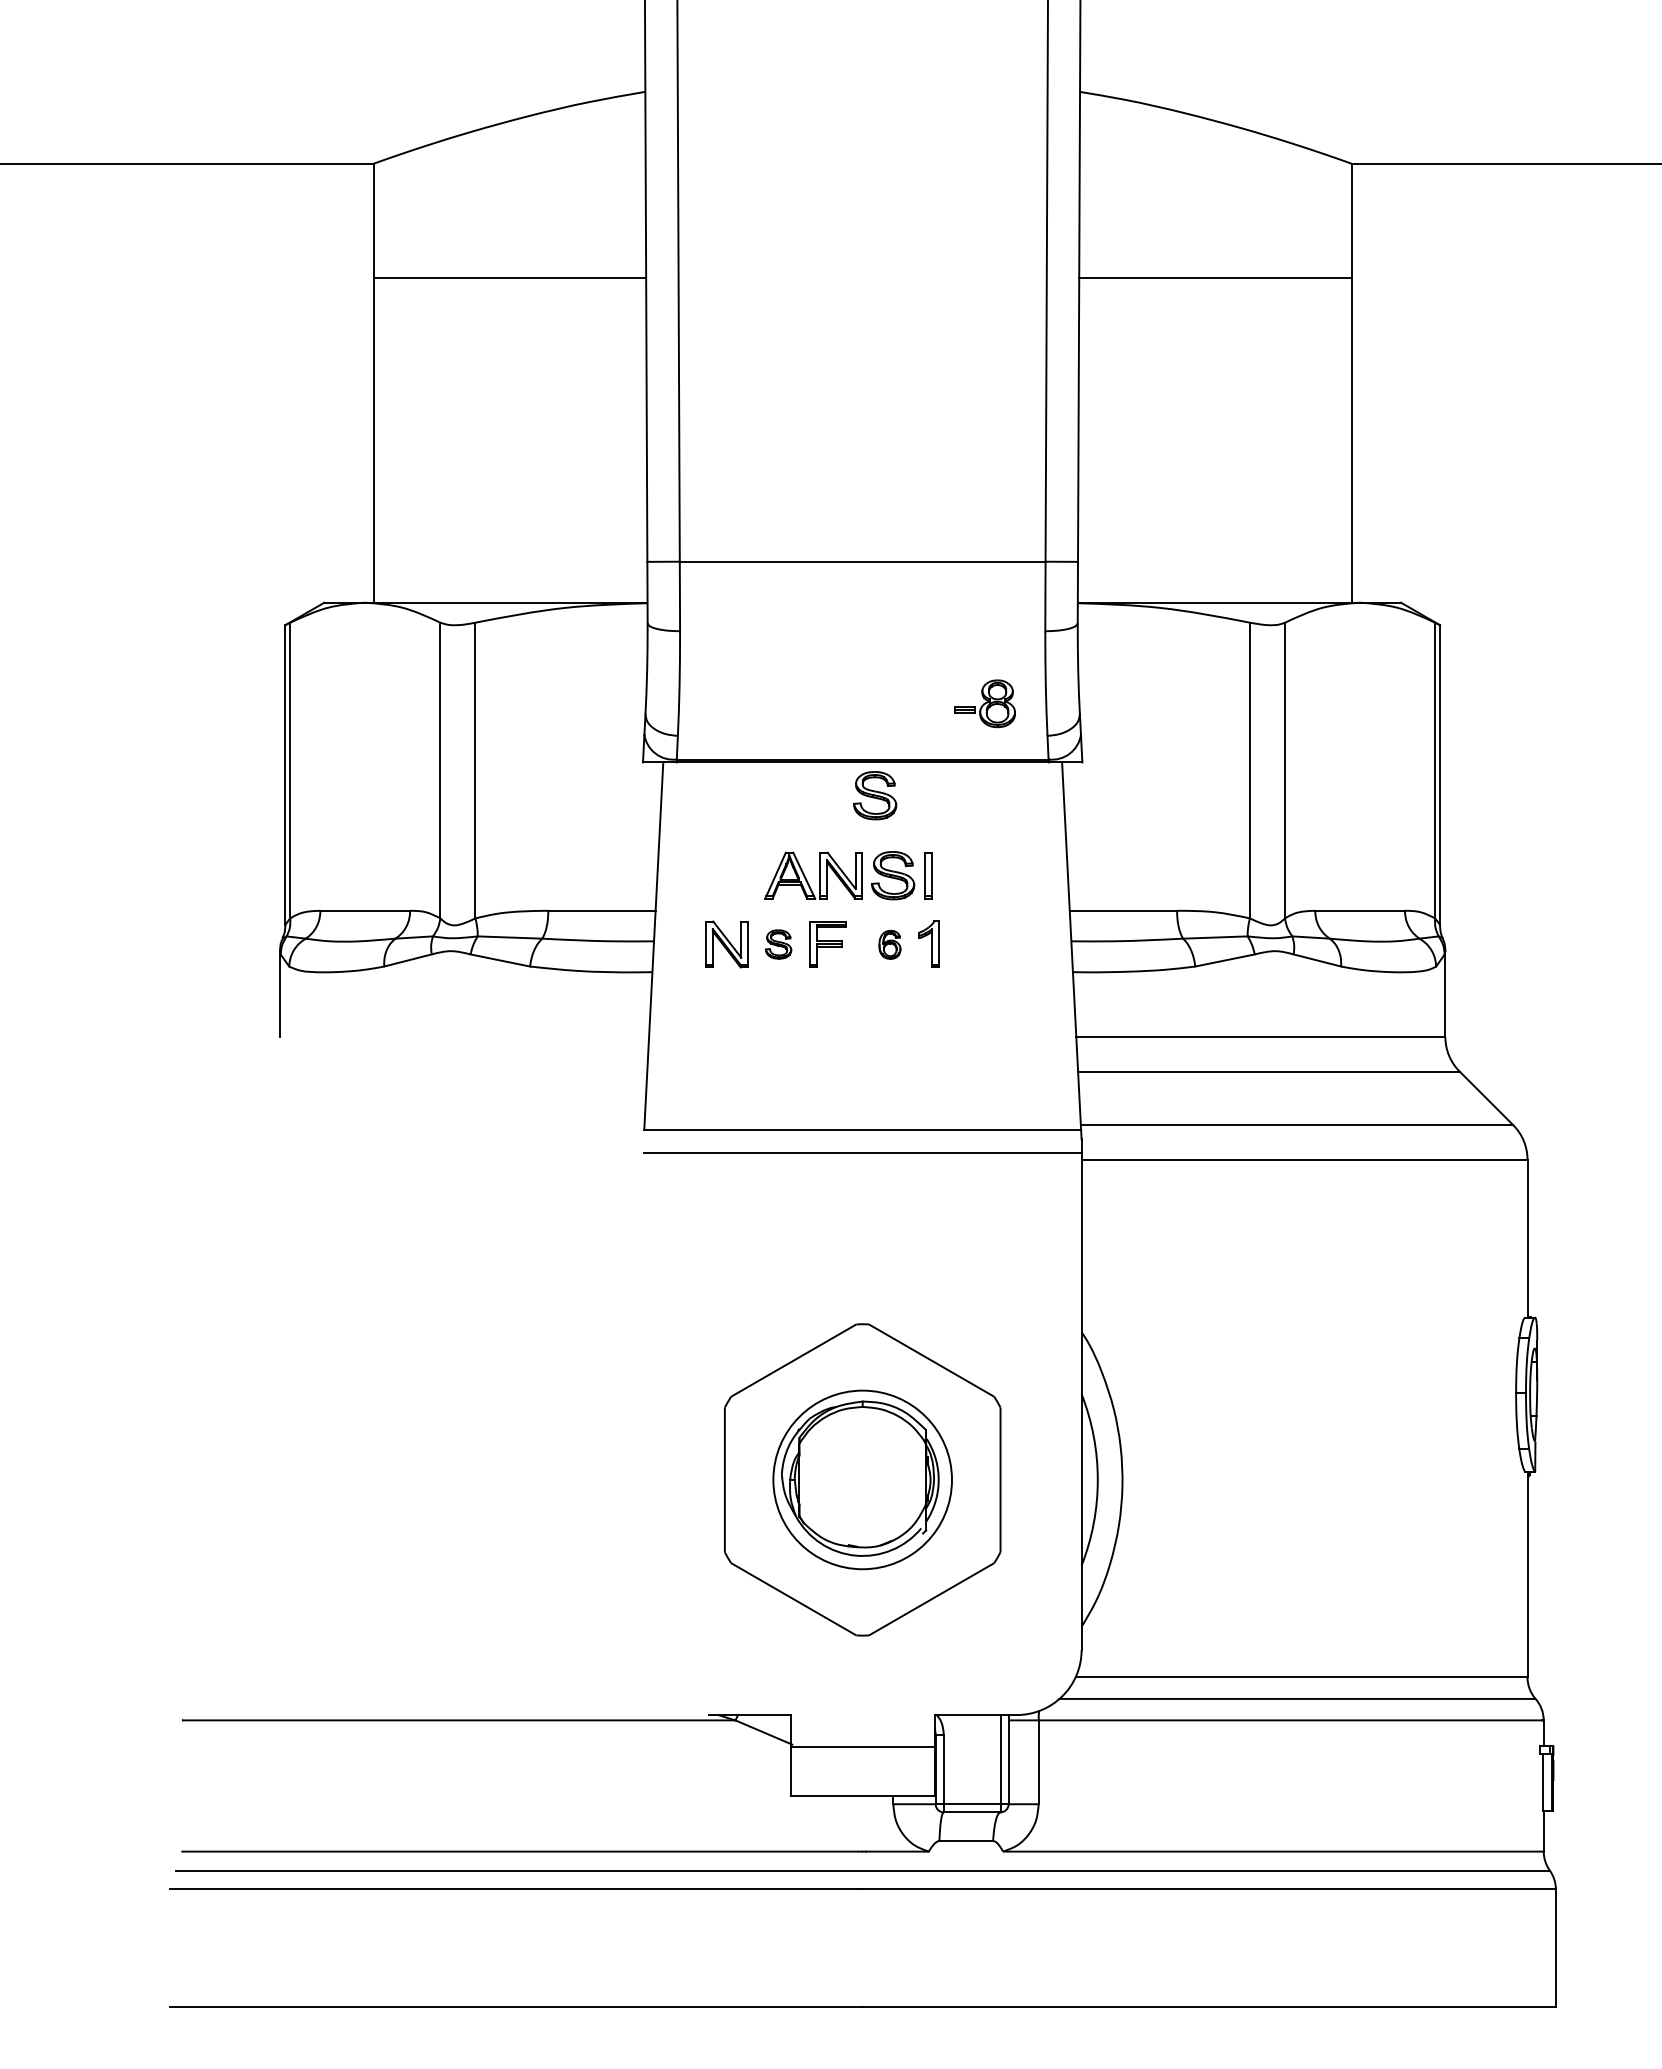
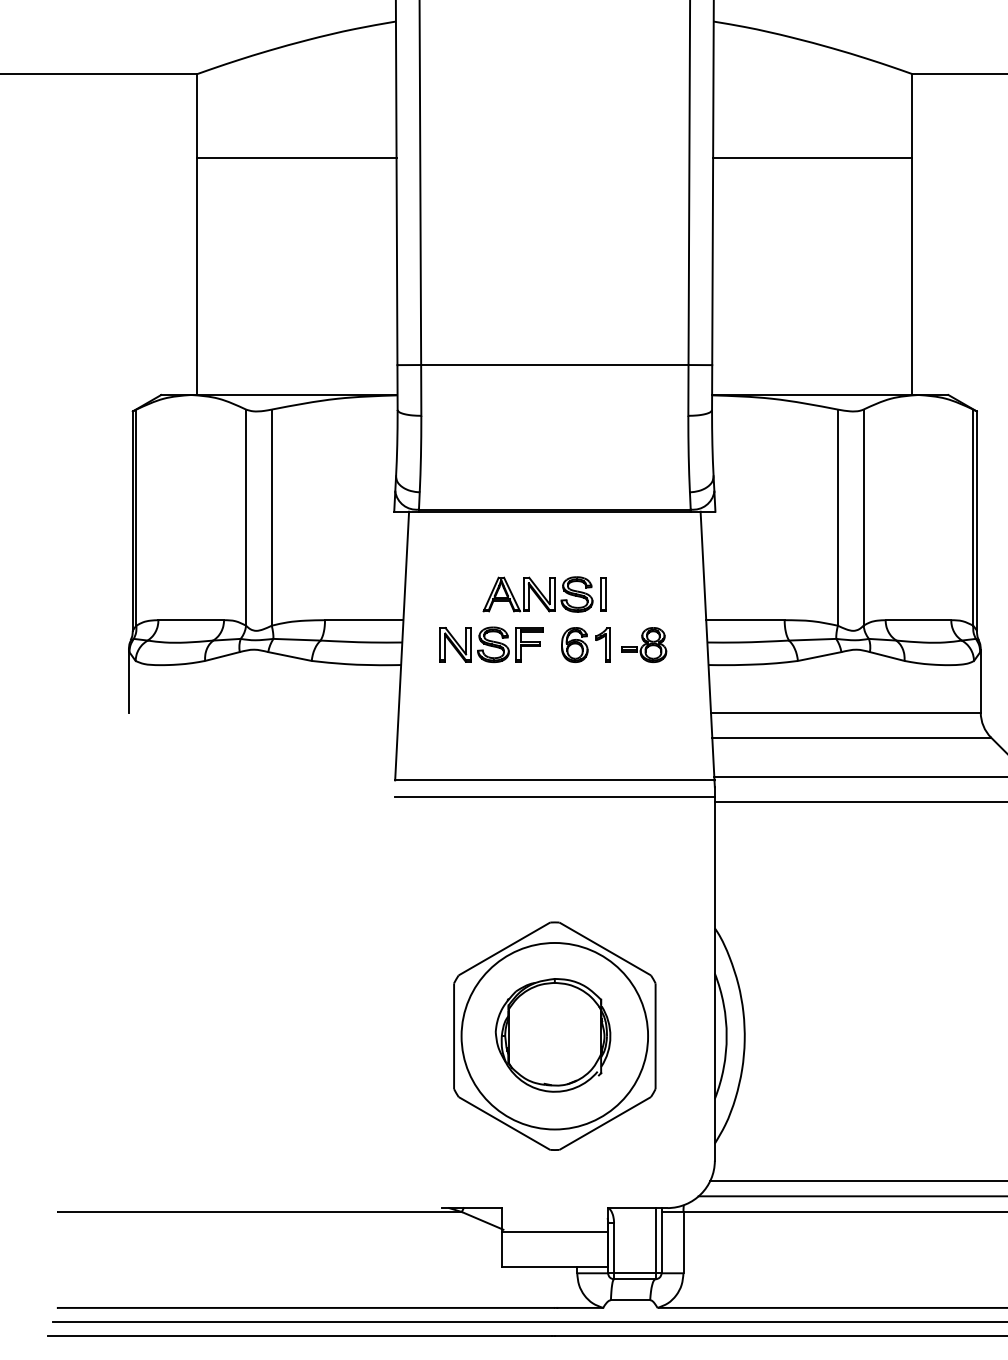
part: (984, 703) -> (643, 644), moved
part: (875, 795) -> (564, 535), removed
part: (778, 944) -> (493, 644), size x1.67
part: (889, 944) -> (574, 644), size x1.67
circle: (862, 1479) -> (554, 1035), size x1.43

